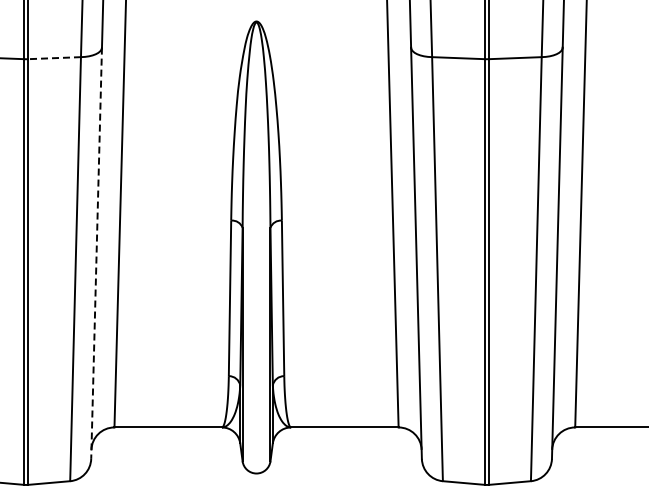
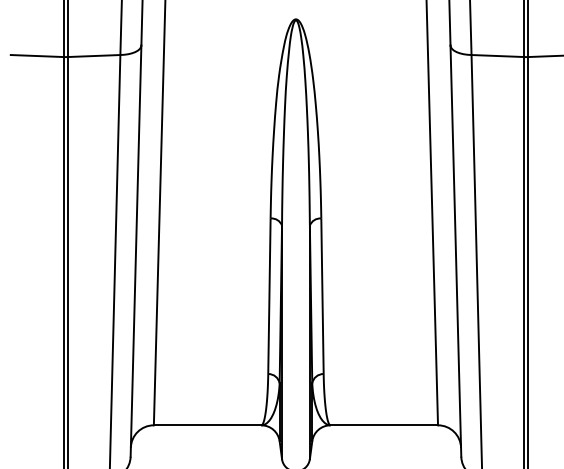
line: (54, 58) -> (93, 56), dashed -> solid
line: (96, 253) -> (135, 251), dashed -> solid

